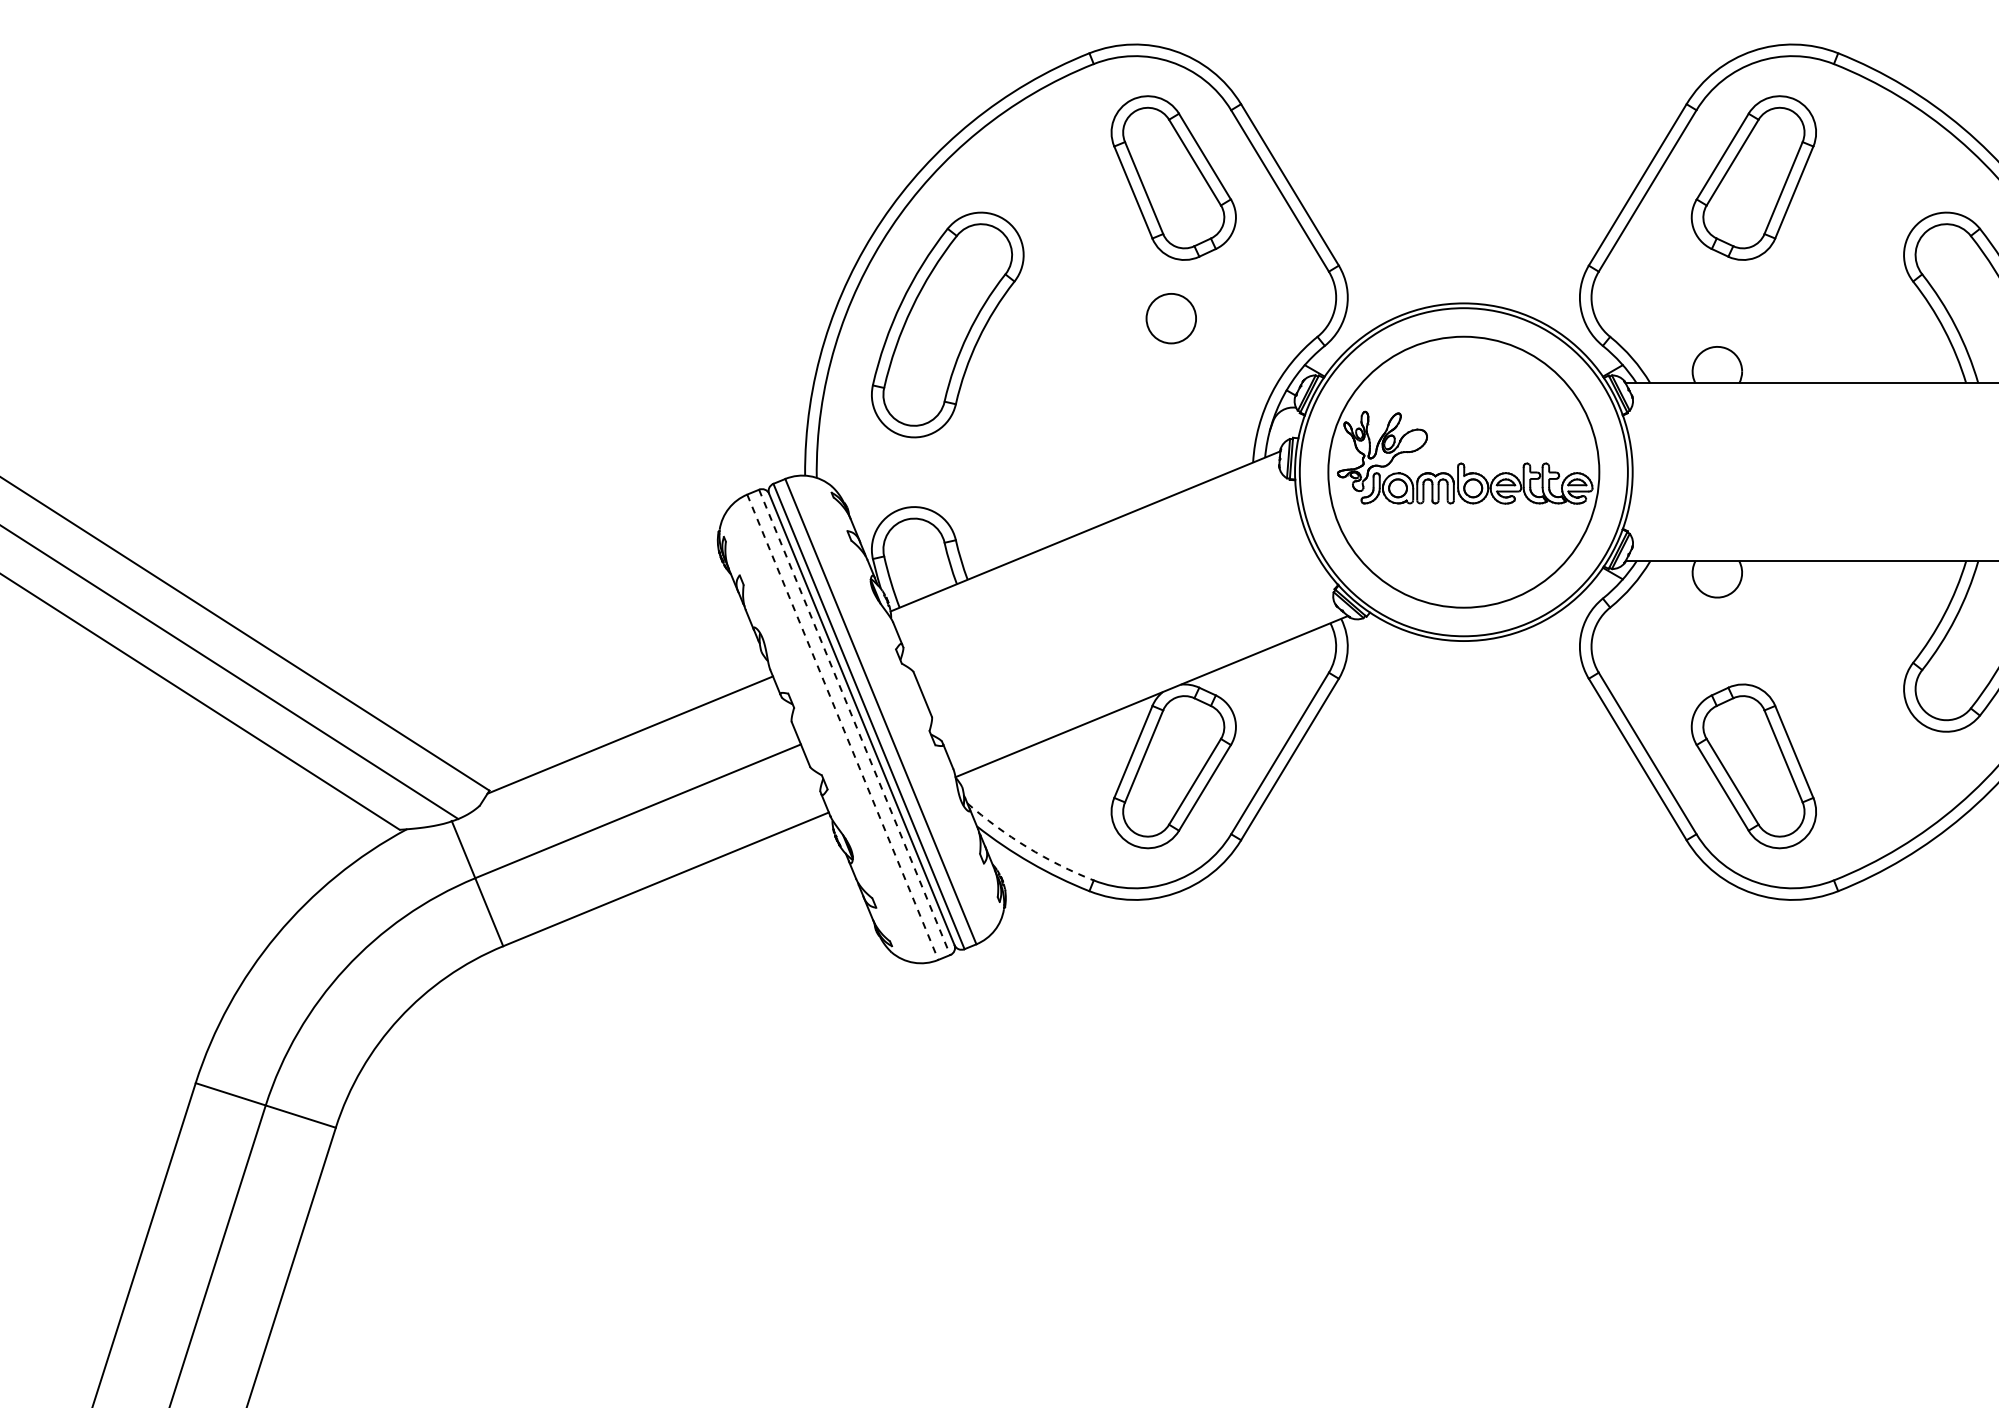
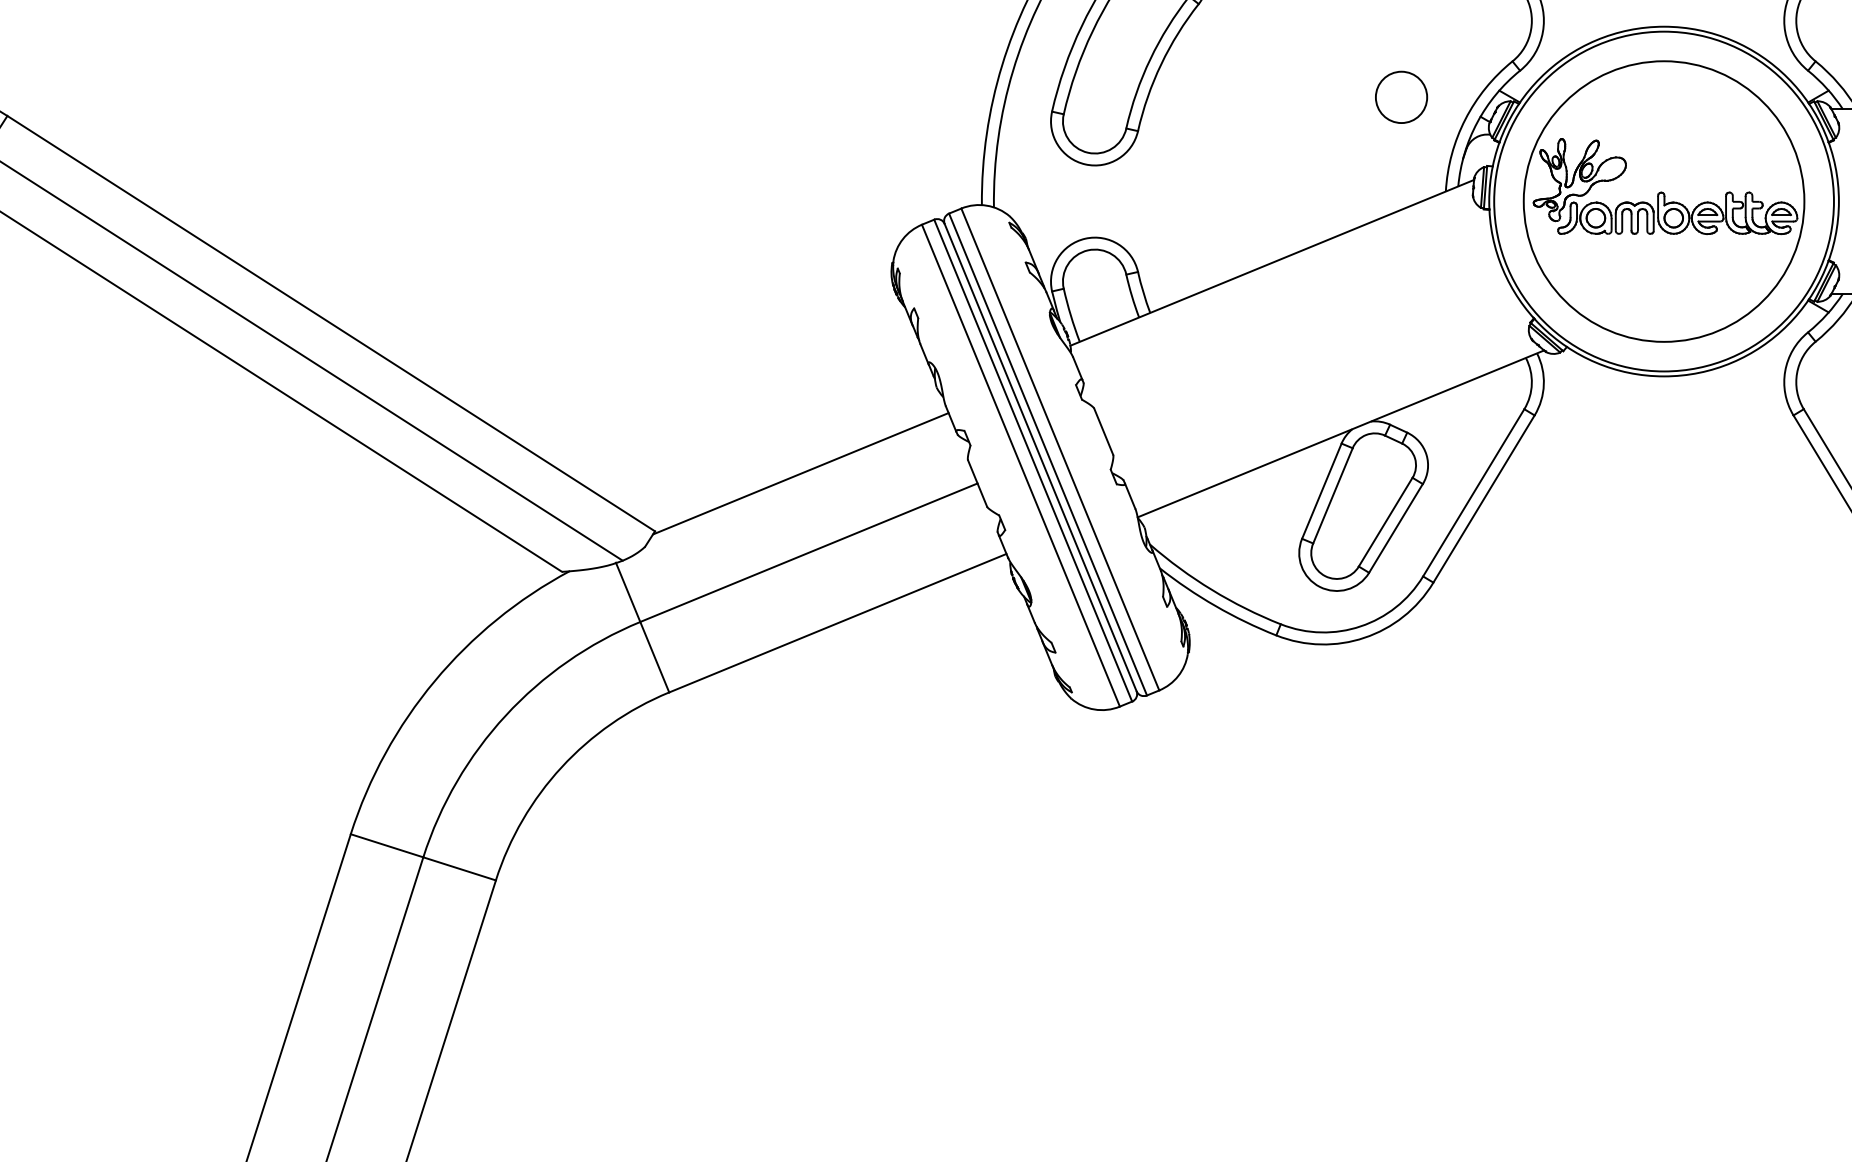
circle: (1170, 318) -> (1400, 97), moved
line: (854, 722) -> (1033, 460), dashed -> solid
line: (842, 727) -> (1020, 465), dashed -> solid
arc: (1027, 847) -> (1212, 590), dashed -> solid

